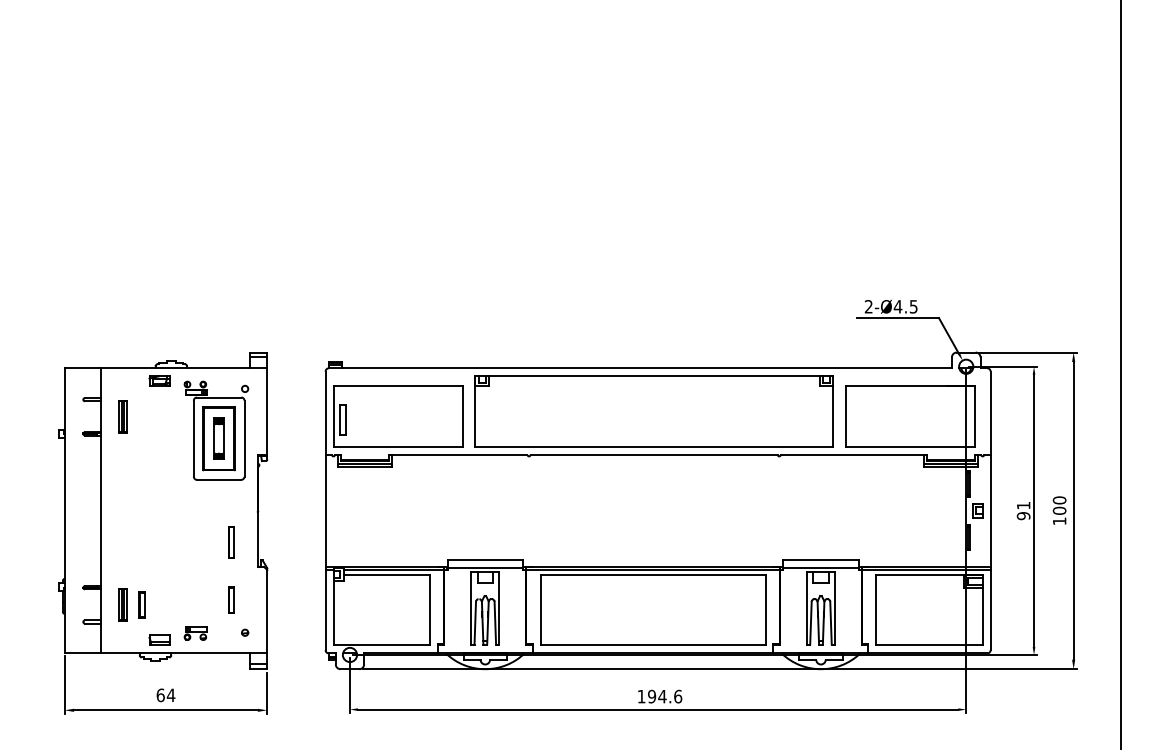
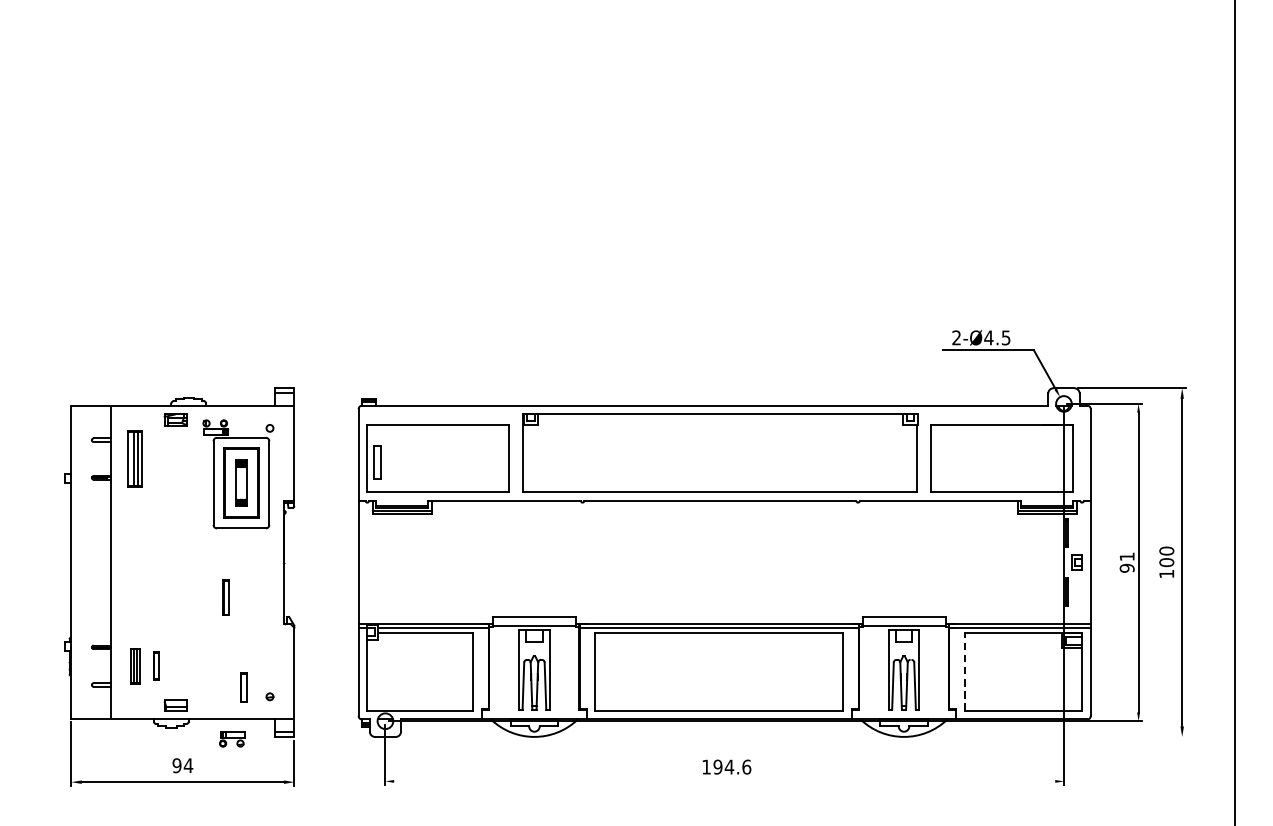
part: (122, 416) -> (134, 458), size x1.6
part: (231, 542) -> (226, 597), moved
part: (231, 599) -> (243, 686), moved
line: (876, 609) -> (965, 671), solid -> dashed
part: (195, 633) -> (231, 739), moved
line: (719, 669) -> (792, 737), removed
text: (160, 695) -> (176, 765), 64 -> 94
line: (657, 709) -> (724, 781), removed

